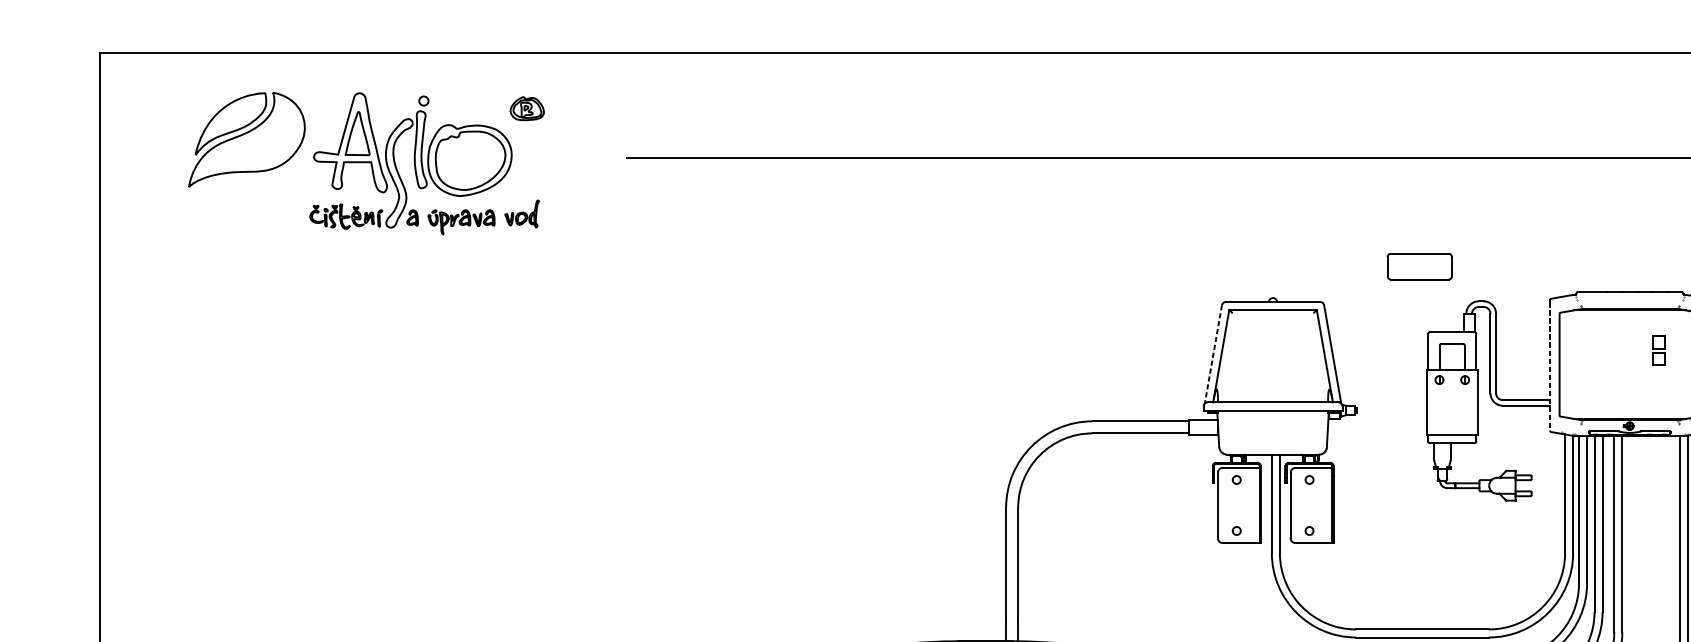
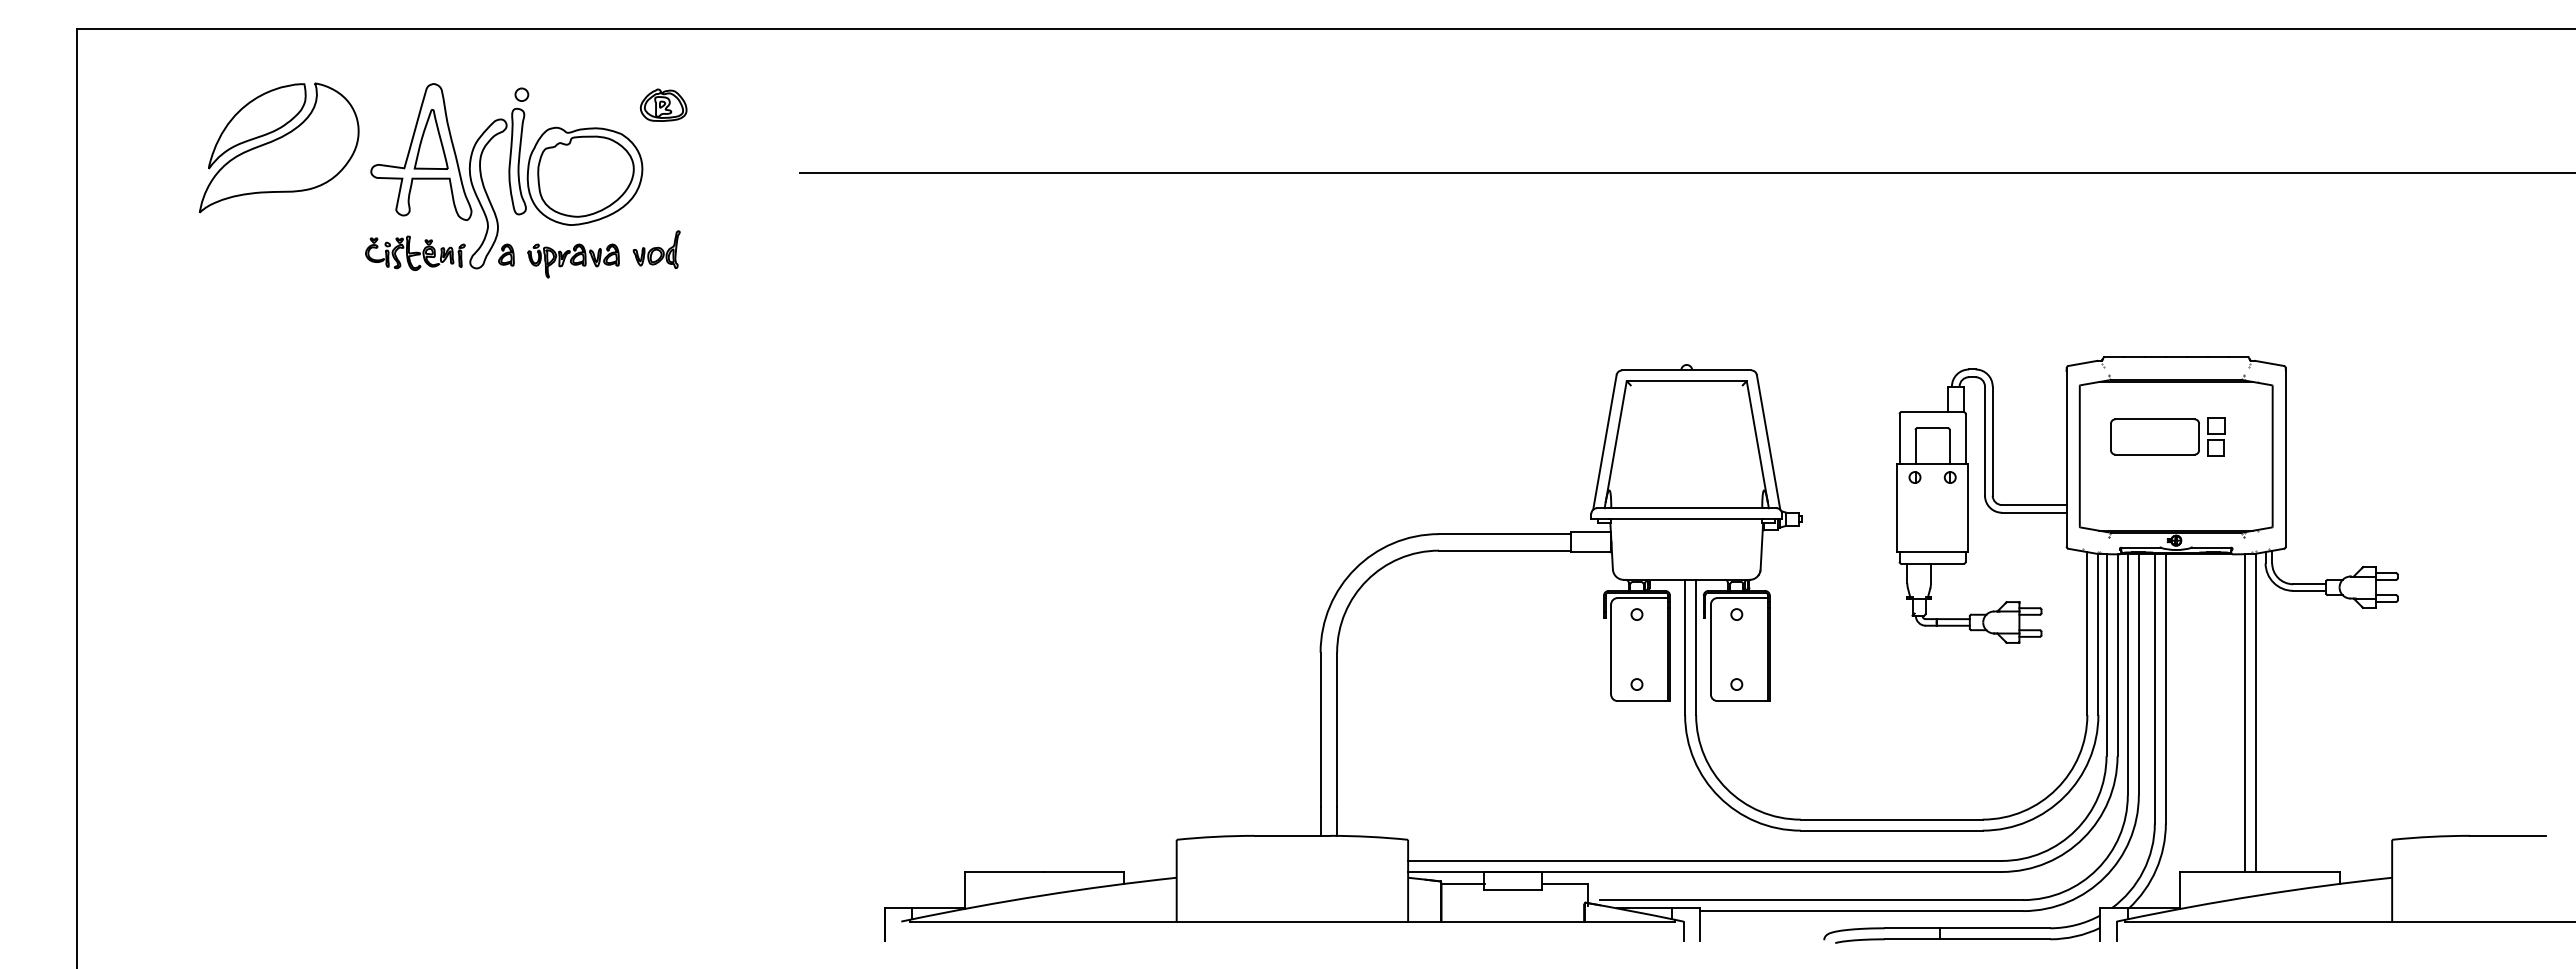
part: (1419, 266) -> (2154, 436), moved
line: (1213, 354) -> (1604, 442), dashed -> solid
line: (1549, 366) -> (2066, 458), dashed -> solid

